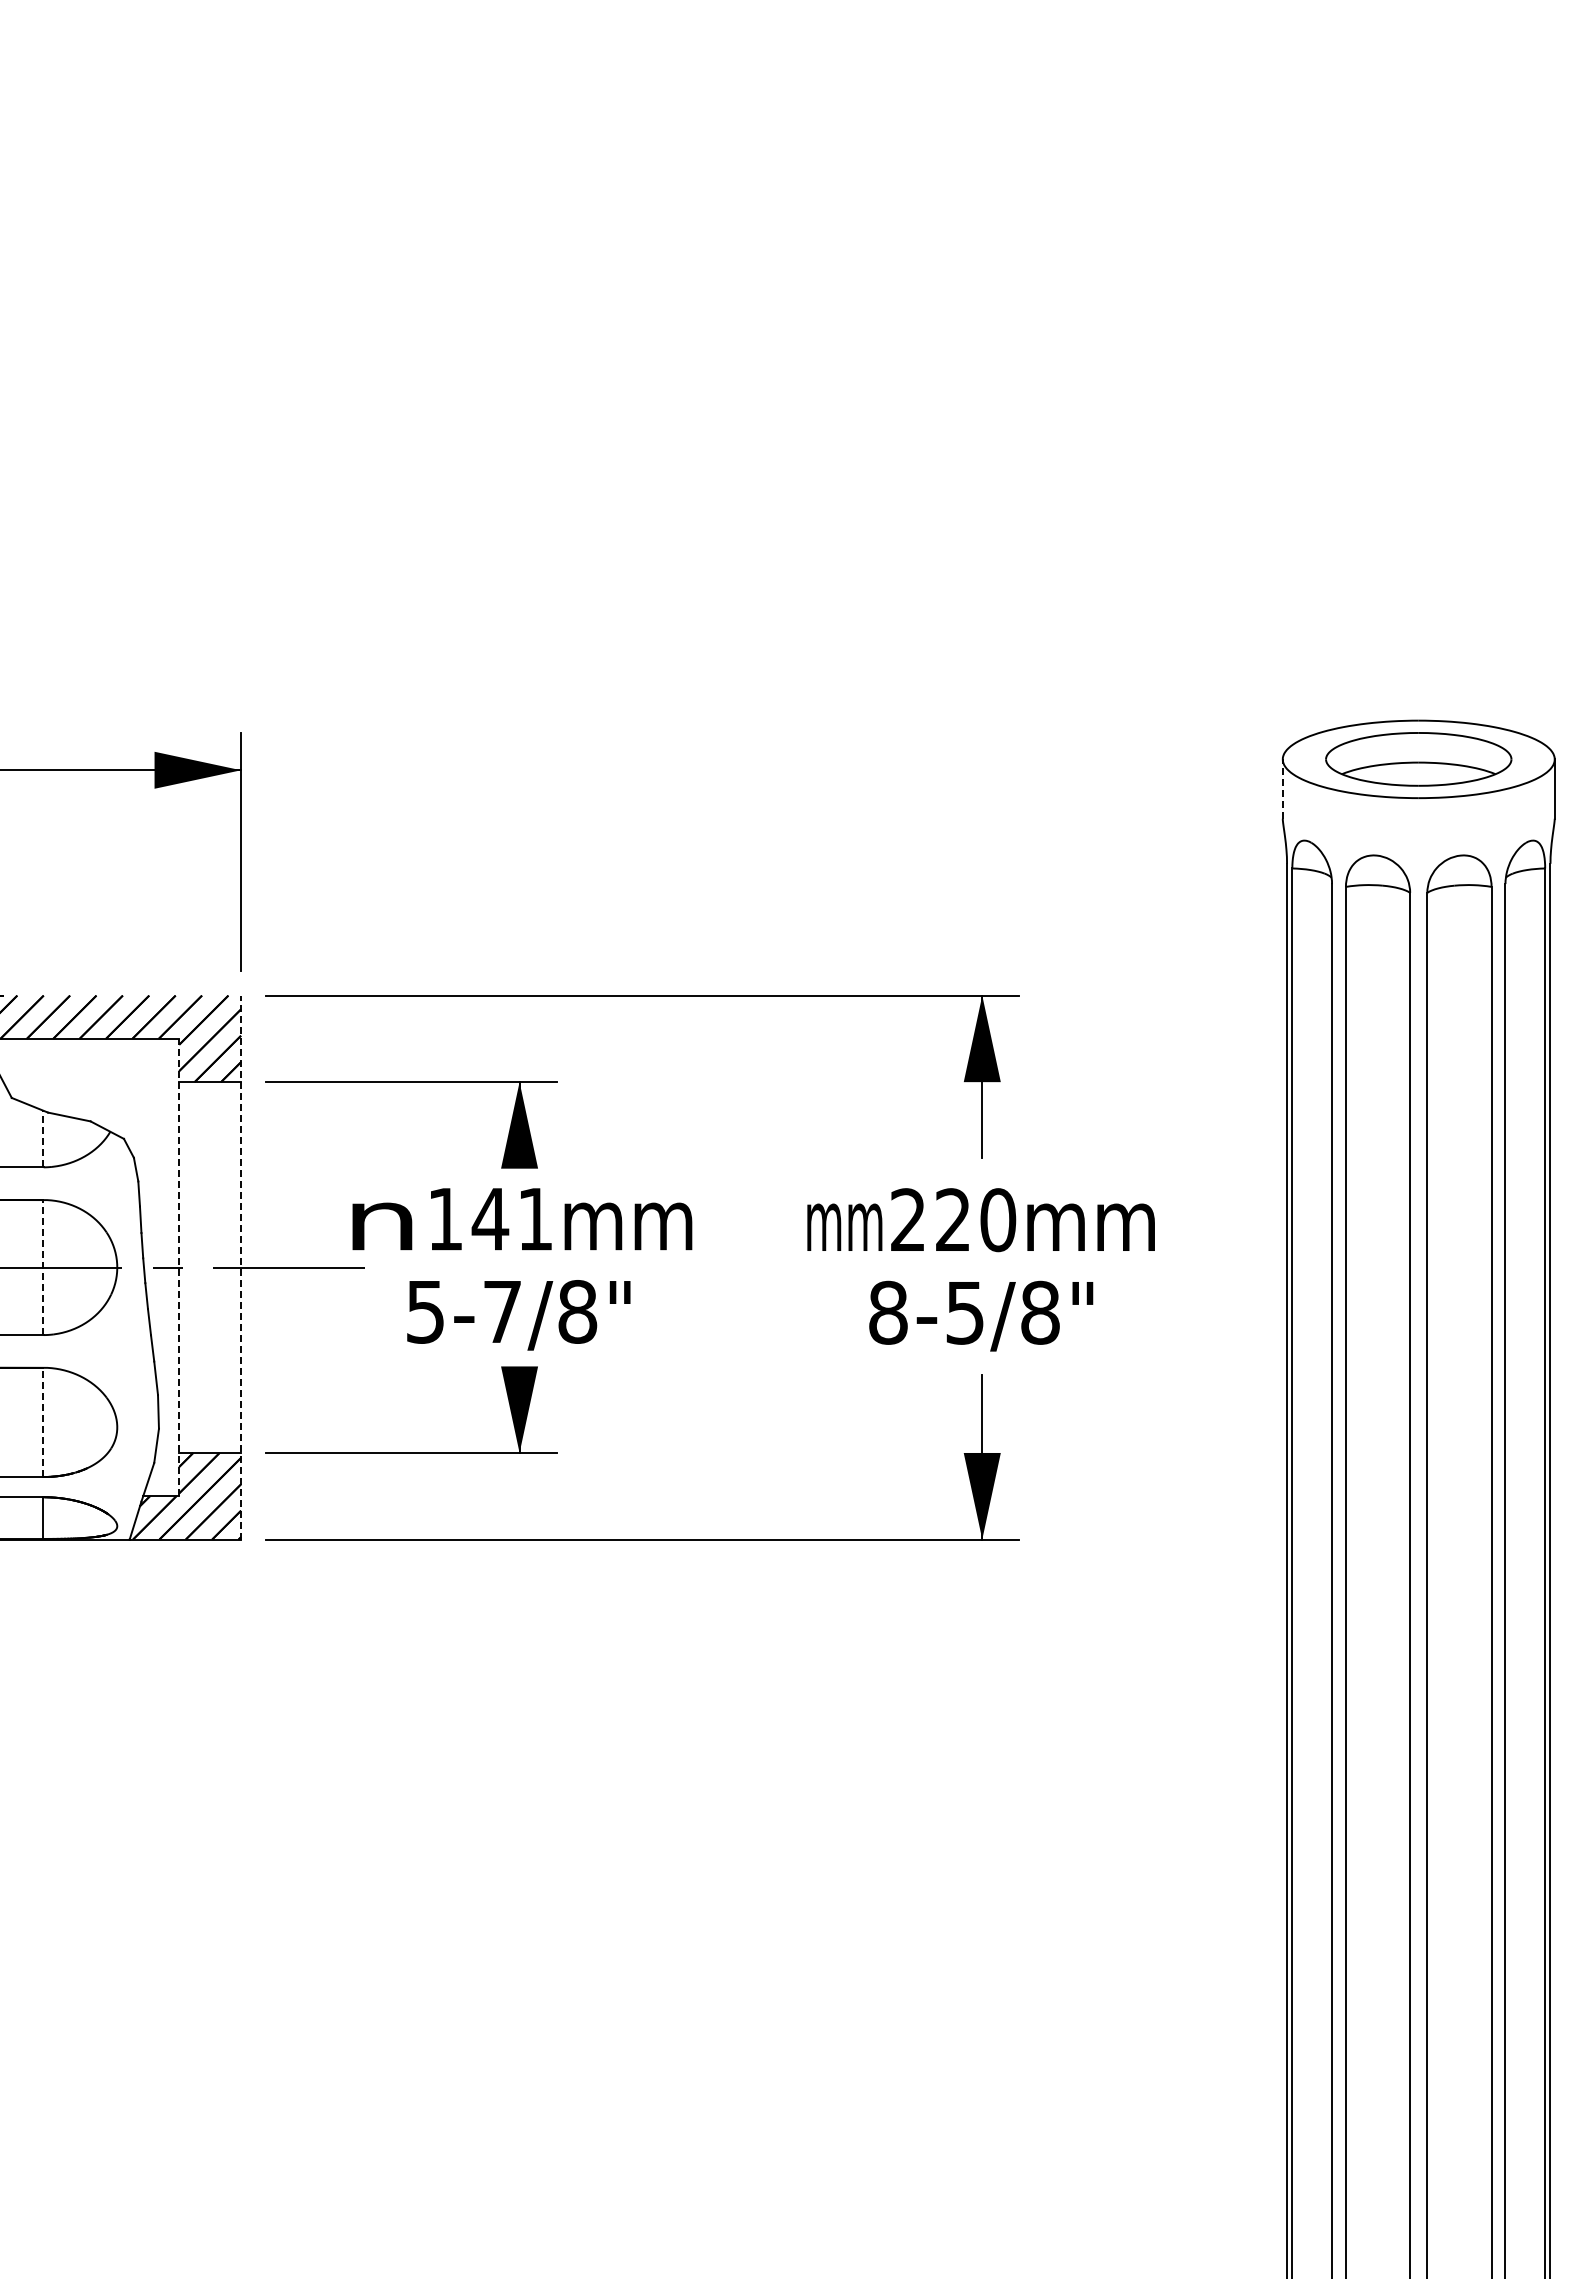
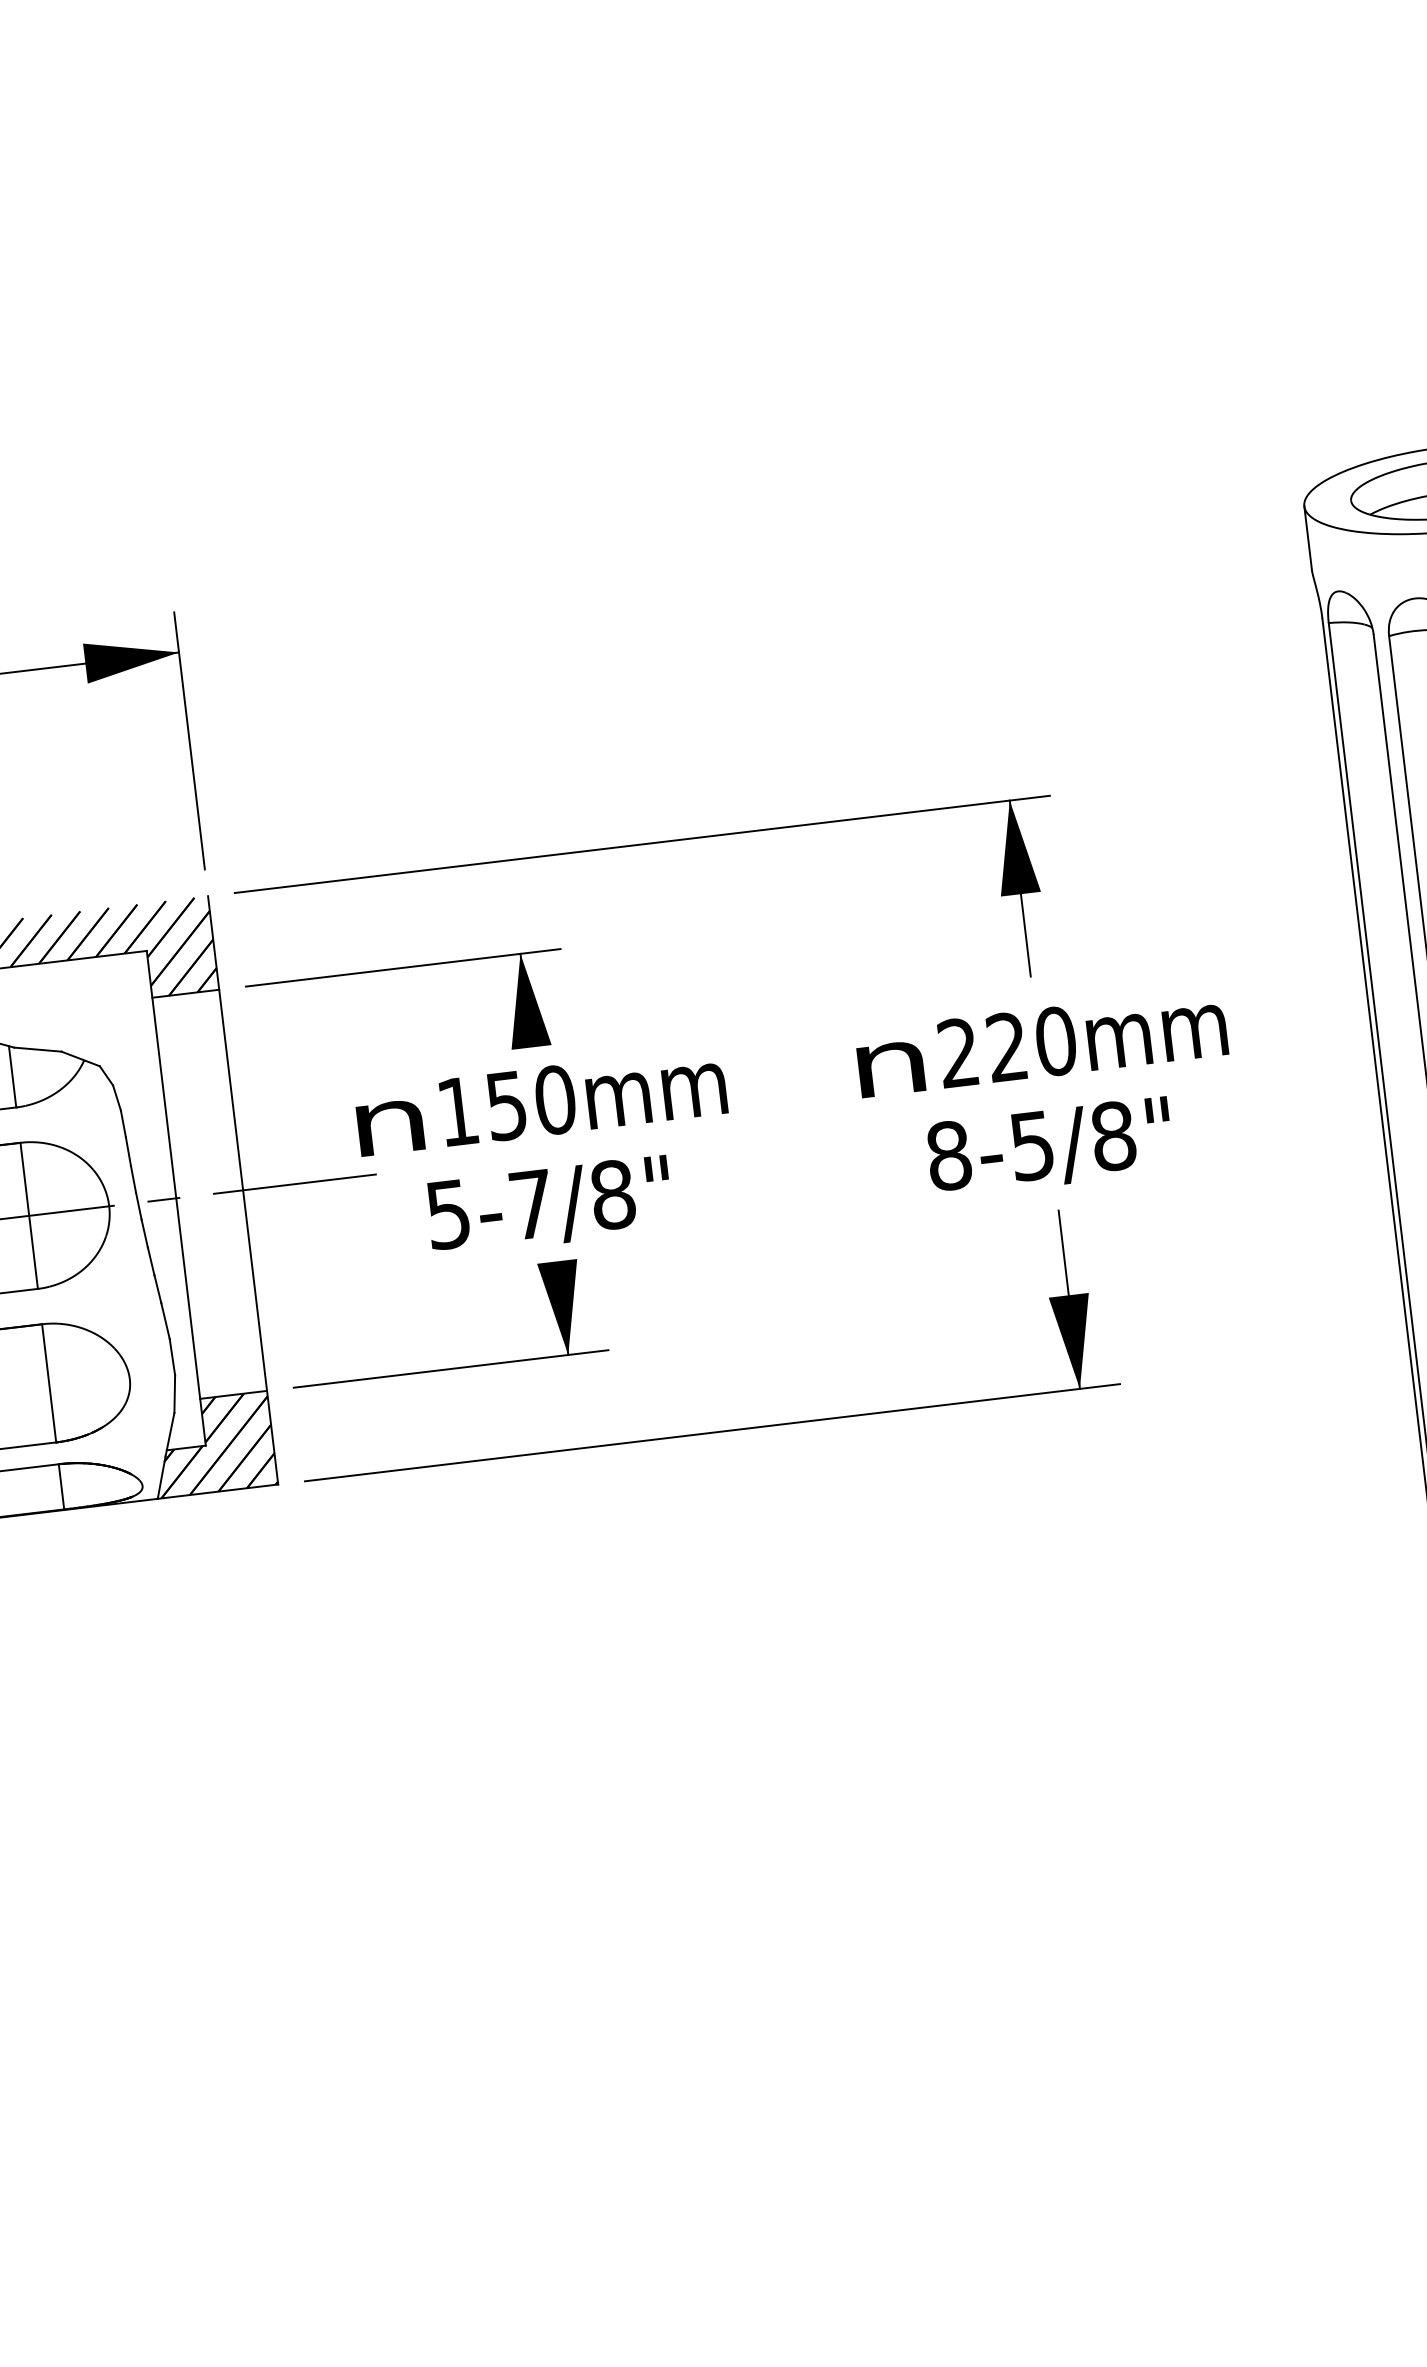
line: (1282, 789) -> (1307, 538), dashed -> solid
line: (43, 1138) -> (12, 1076), dashed -> solid
text: (512, 1219) -> (530, 1103), 141 -> 150
text: (844, 1226) -> (890, 1068), mm -> n
line: (43, 1267) -> (29, 1215), dashed -> solid
line: (179, 1267) -> (176, 1198), dashed -> solid
line: (241, 1267) -> (243, 1190), dashed -> solid
line: (43, 1422) -> (49, 1383), dashed -> solid

